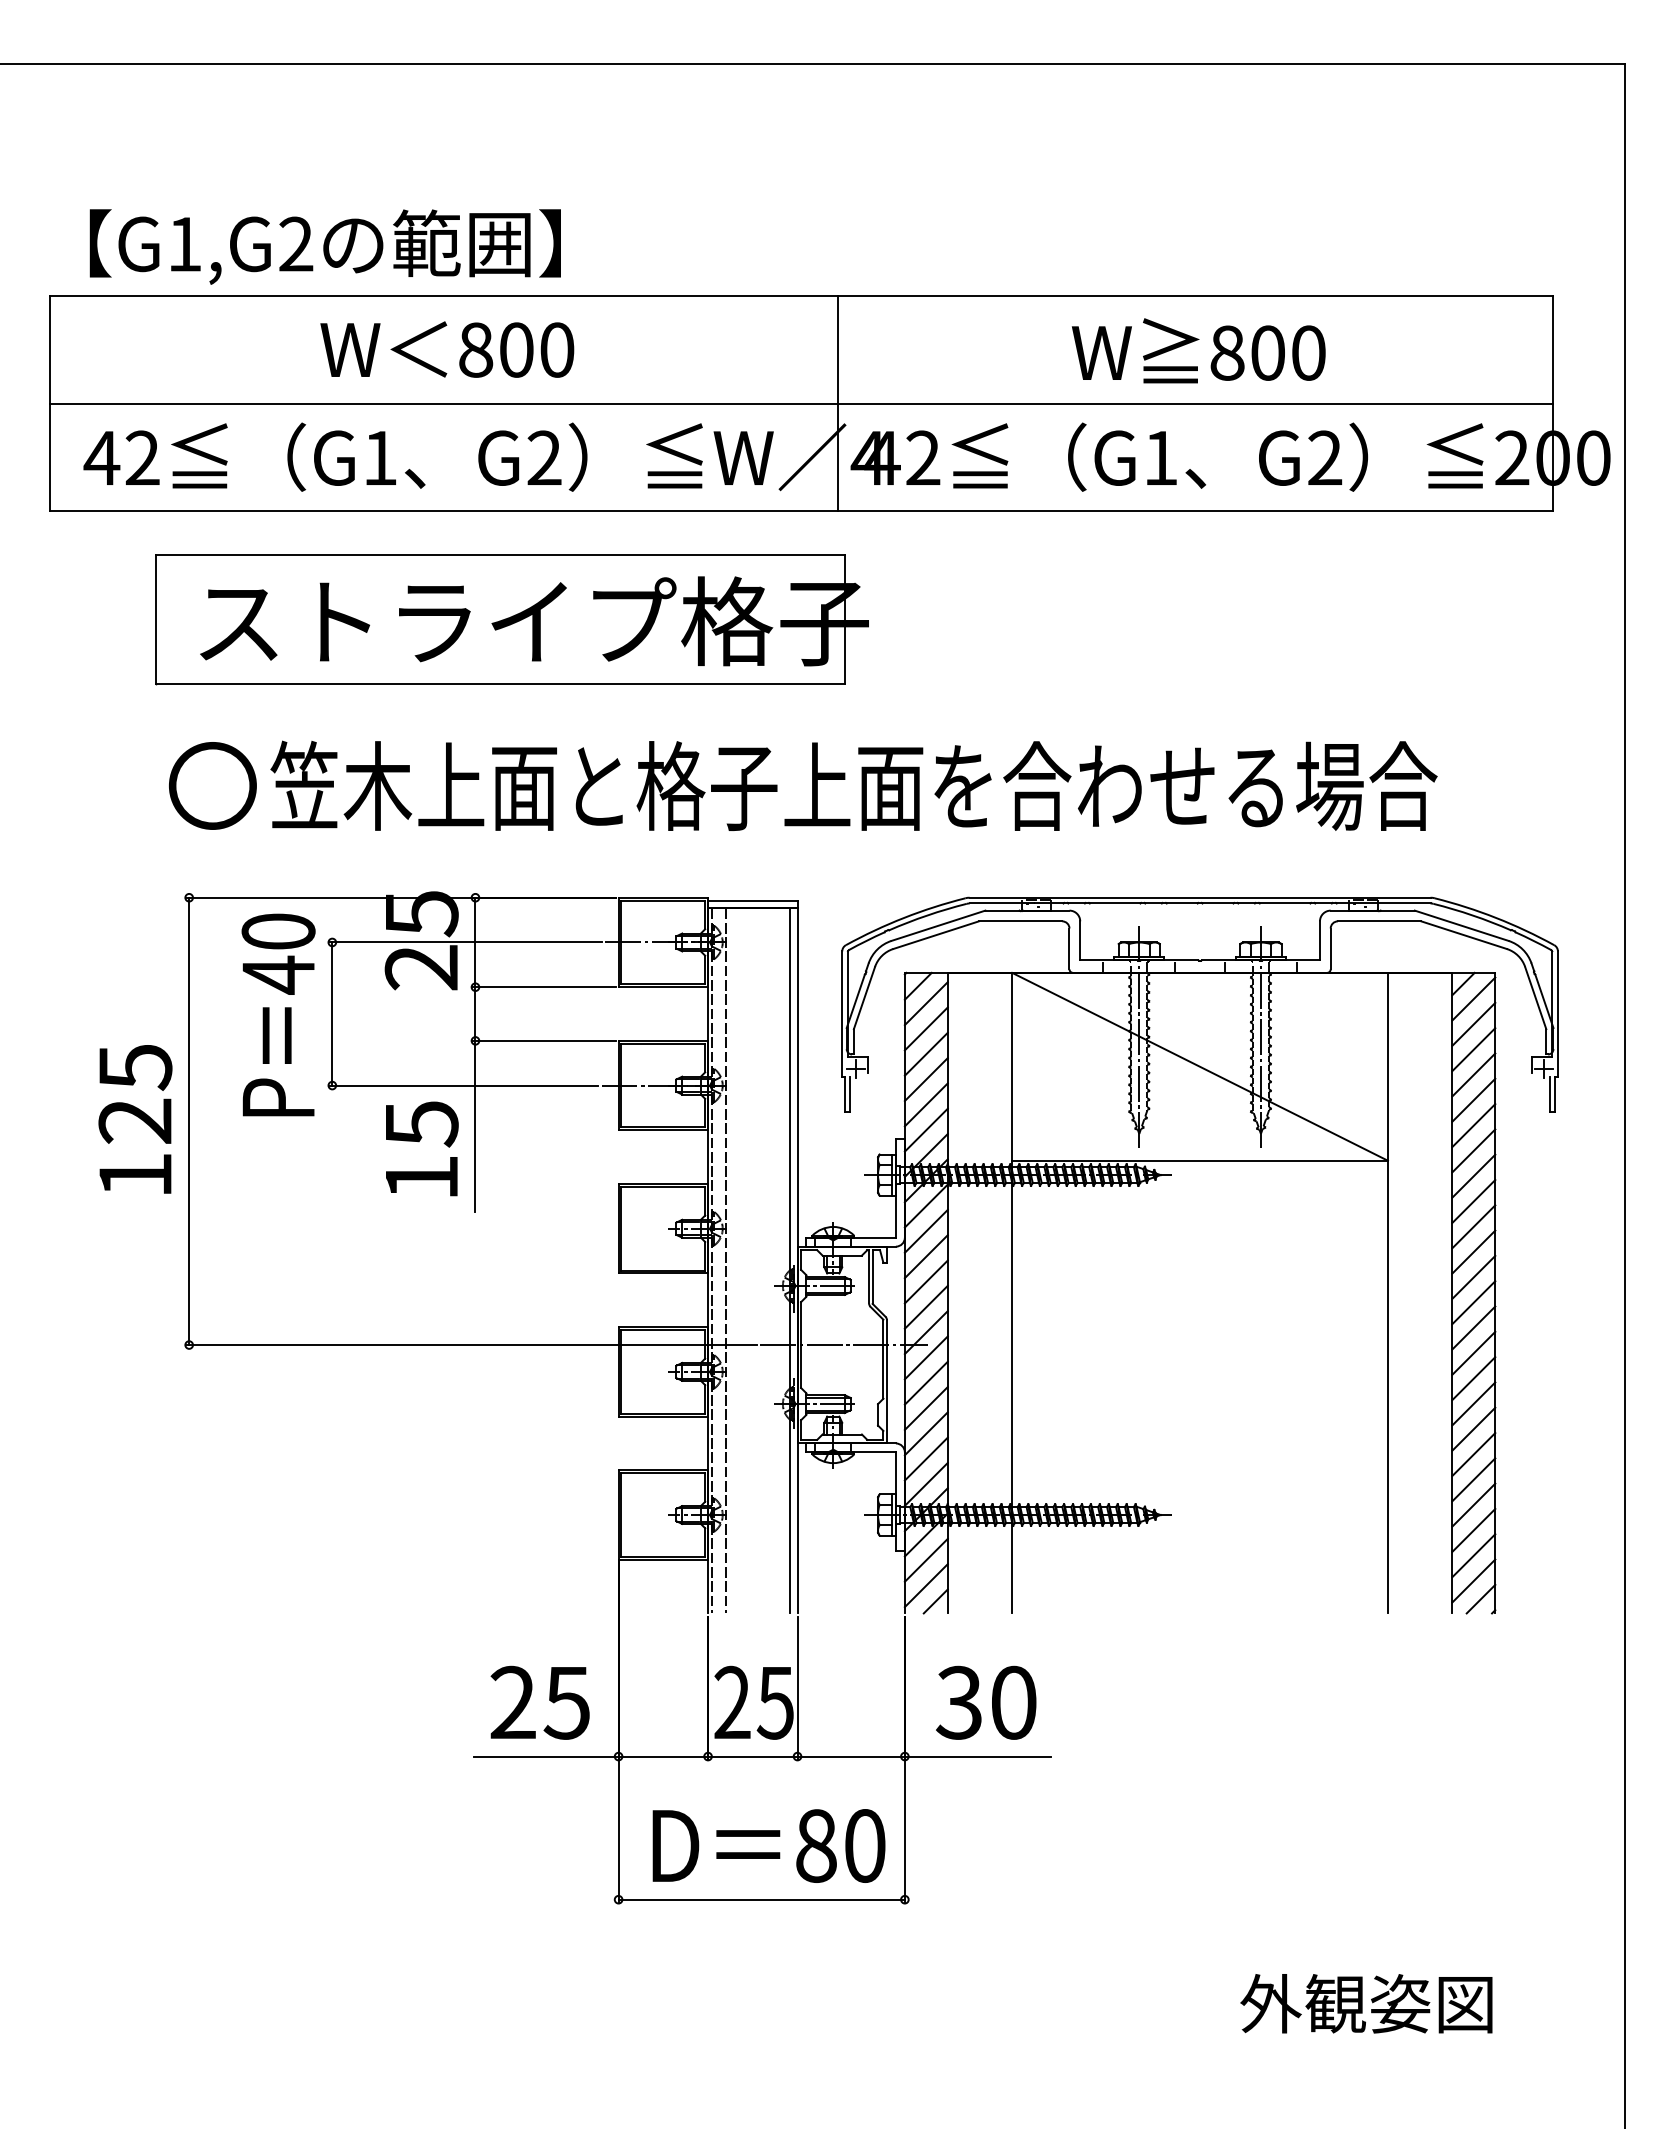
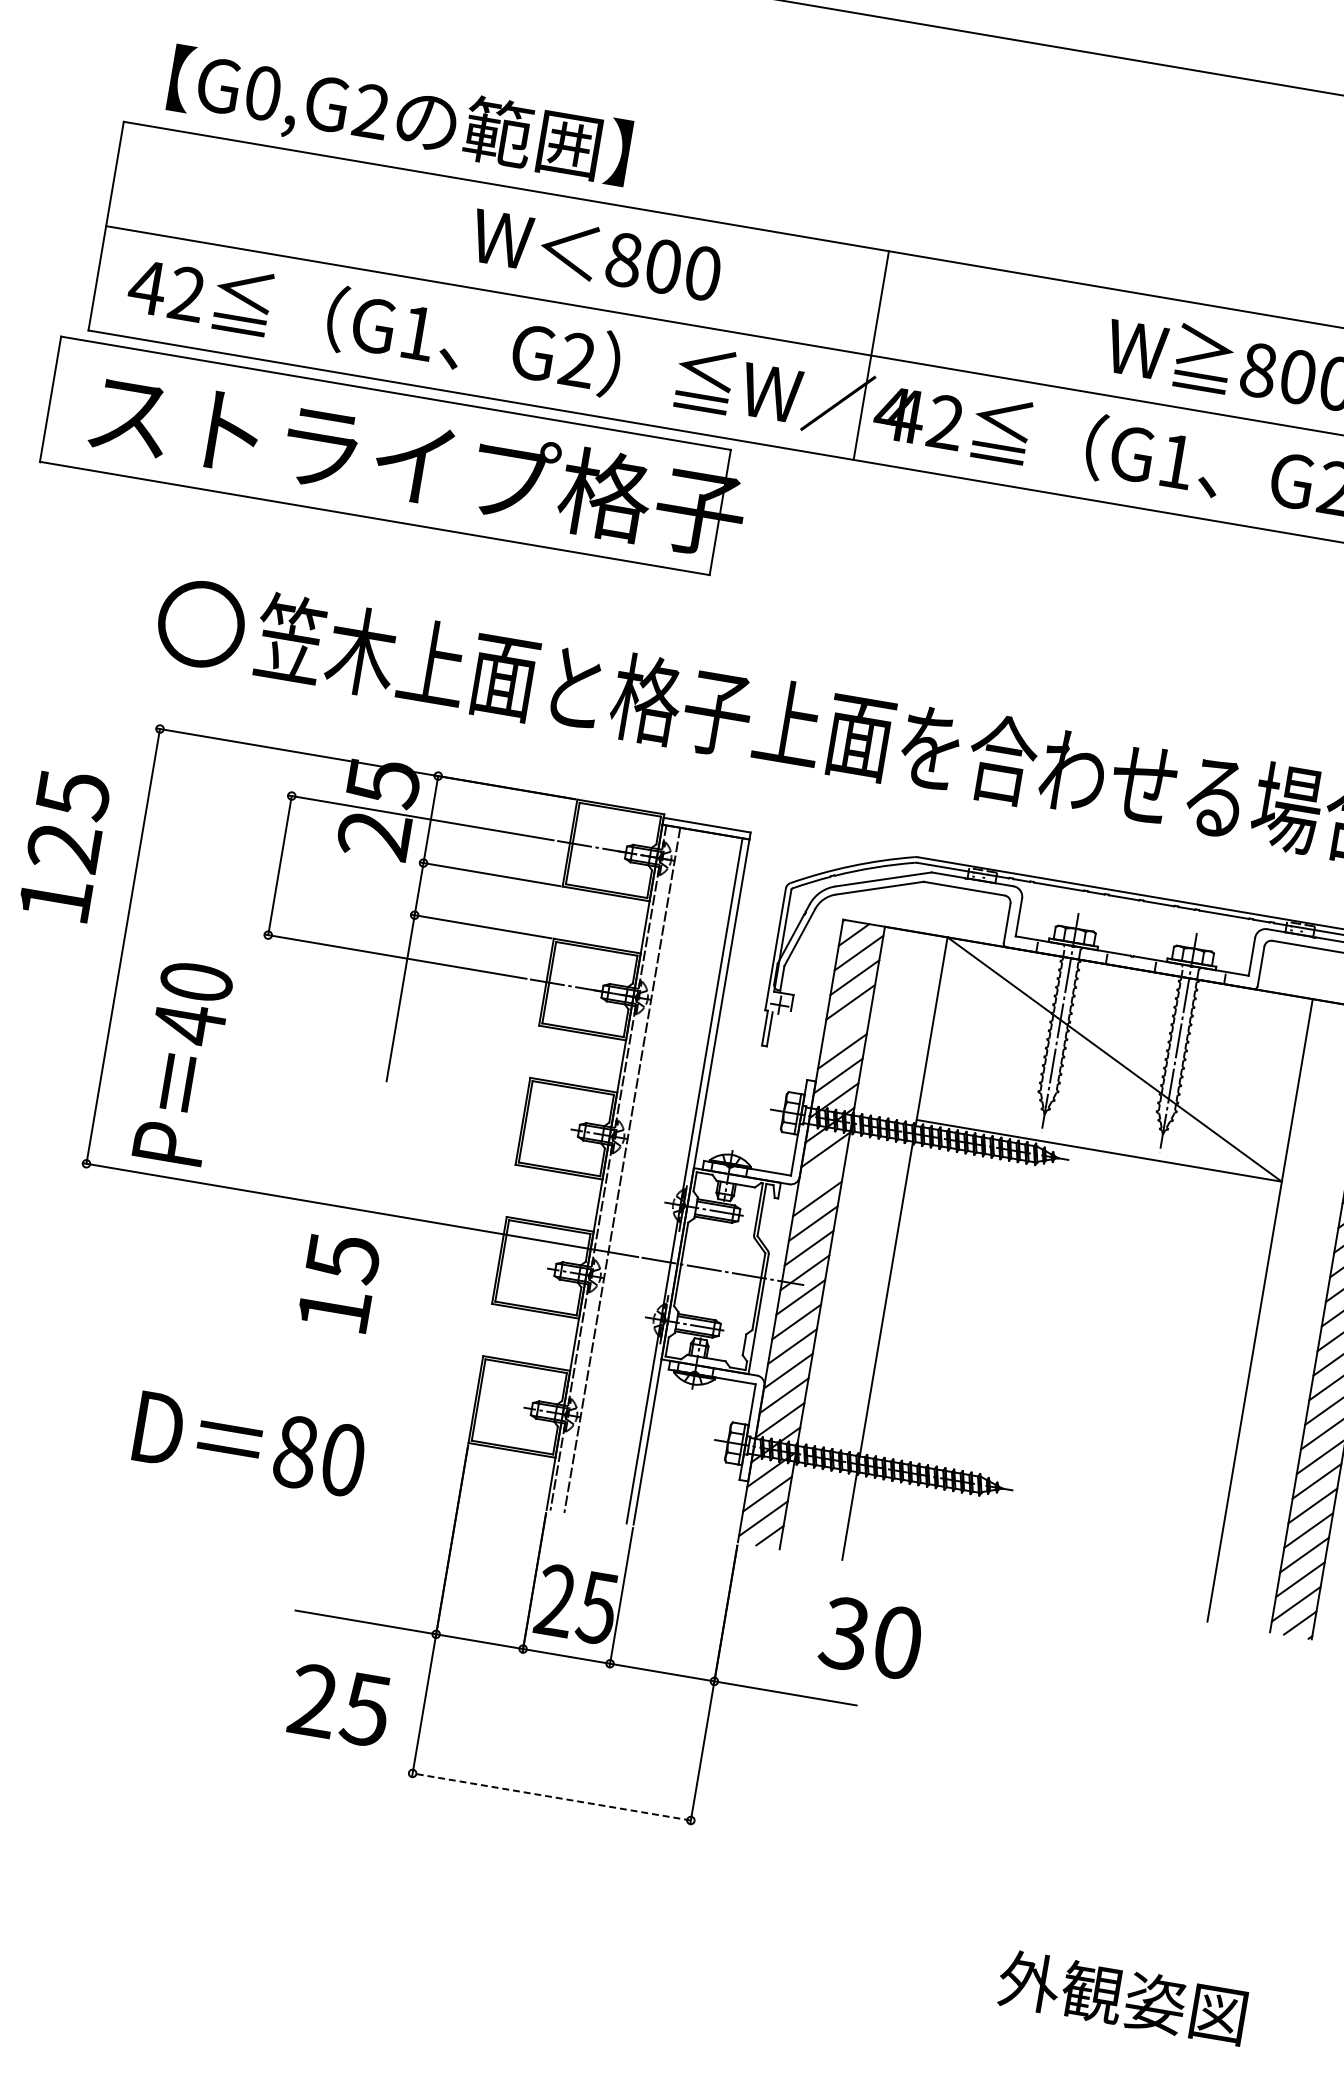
text: (184, 244) -> (262, 93), G1,G2 -> G0,G2
text: (447, 349) -> (596, 254), moved
part: (511, 619) -> (396, 457), moved
text: (278, 1014) -> (182, 1062), moved
line: (925, 1079) -> (845, 1026), removed
text: (135, 1119) -> (64, 845), moved
text: (422, 1148) -> (339, 1282), moved
line: (925, 1230) -> (820, 1173), removed
text: (539, 1702) -> (339, 1704), moved
text: (986, 1702) -> (871, 1637), moved
text: (768, 1845) -> (249, 1443), moved
line: (761, 1899) -> (551, 1796), solid -> dashed

